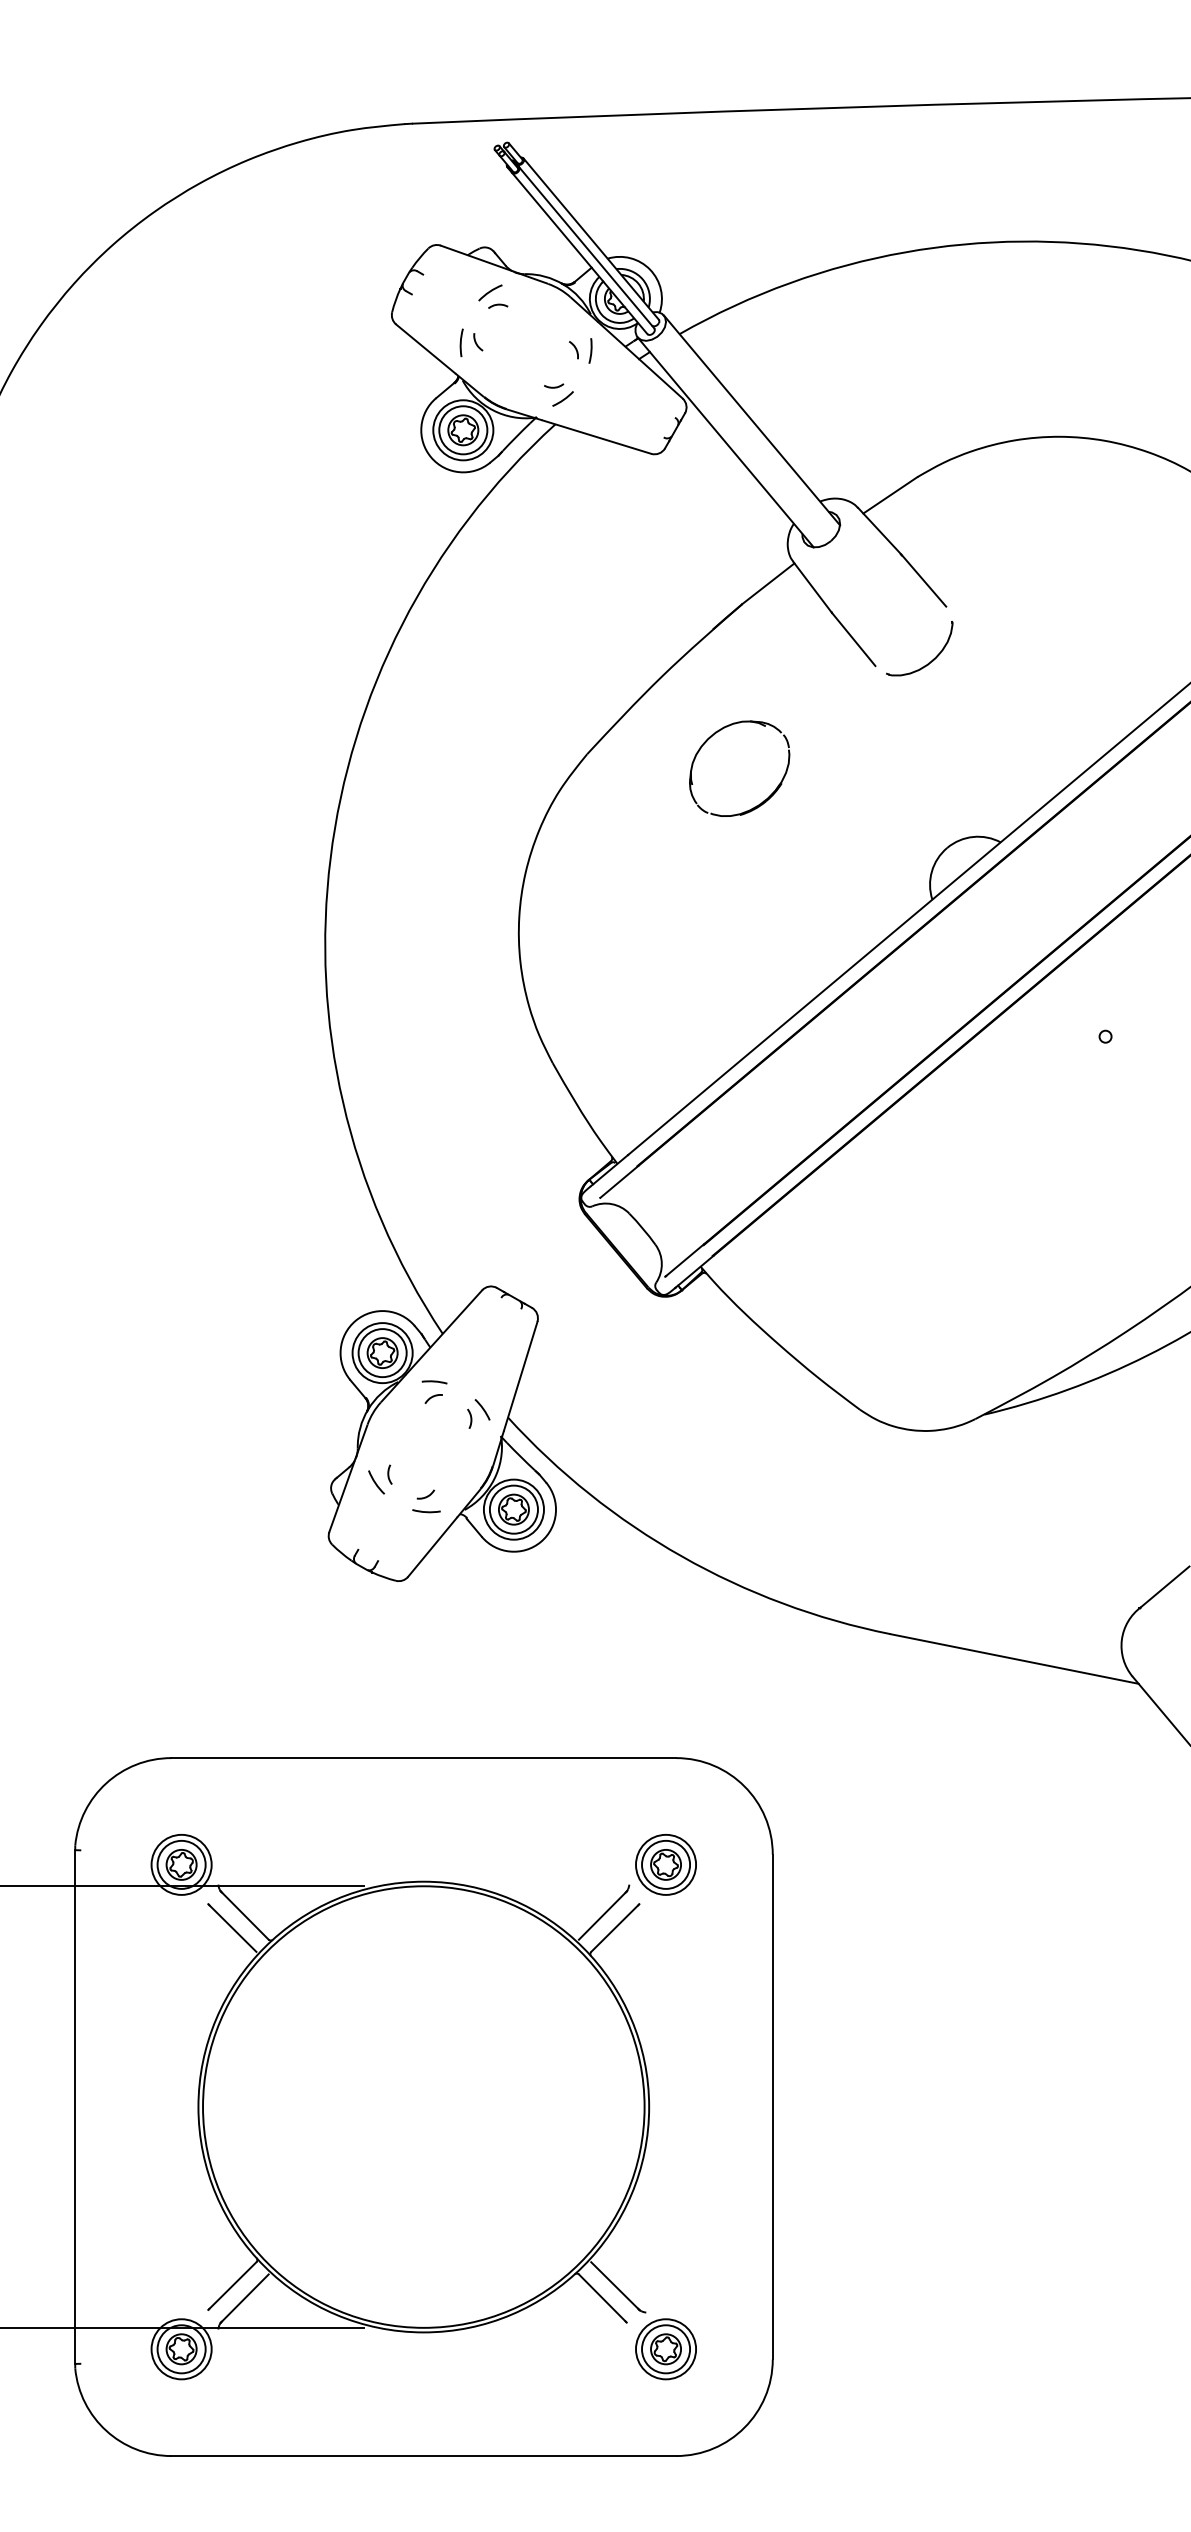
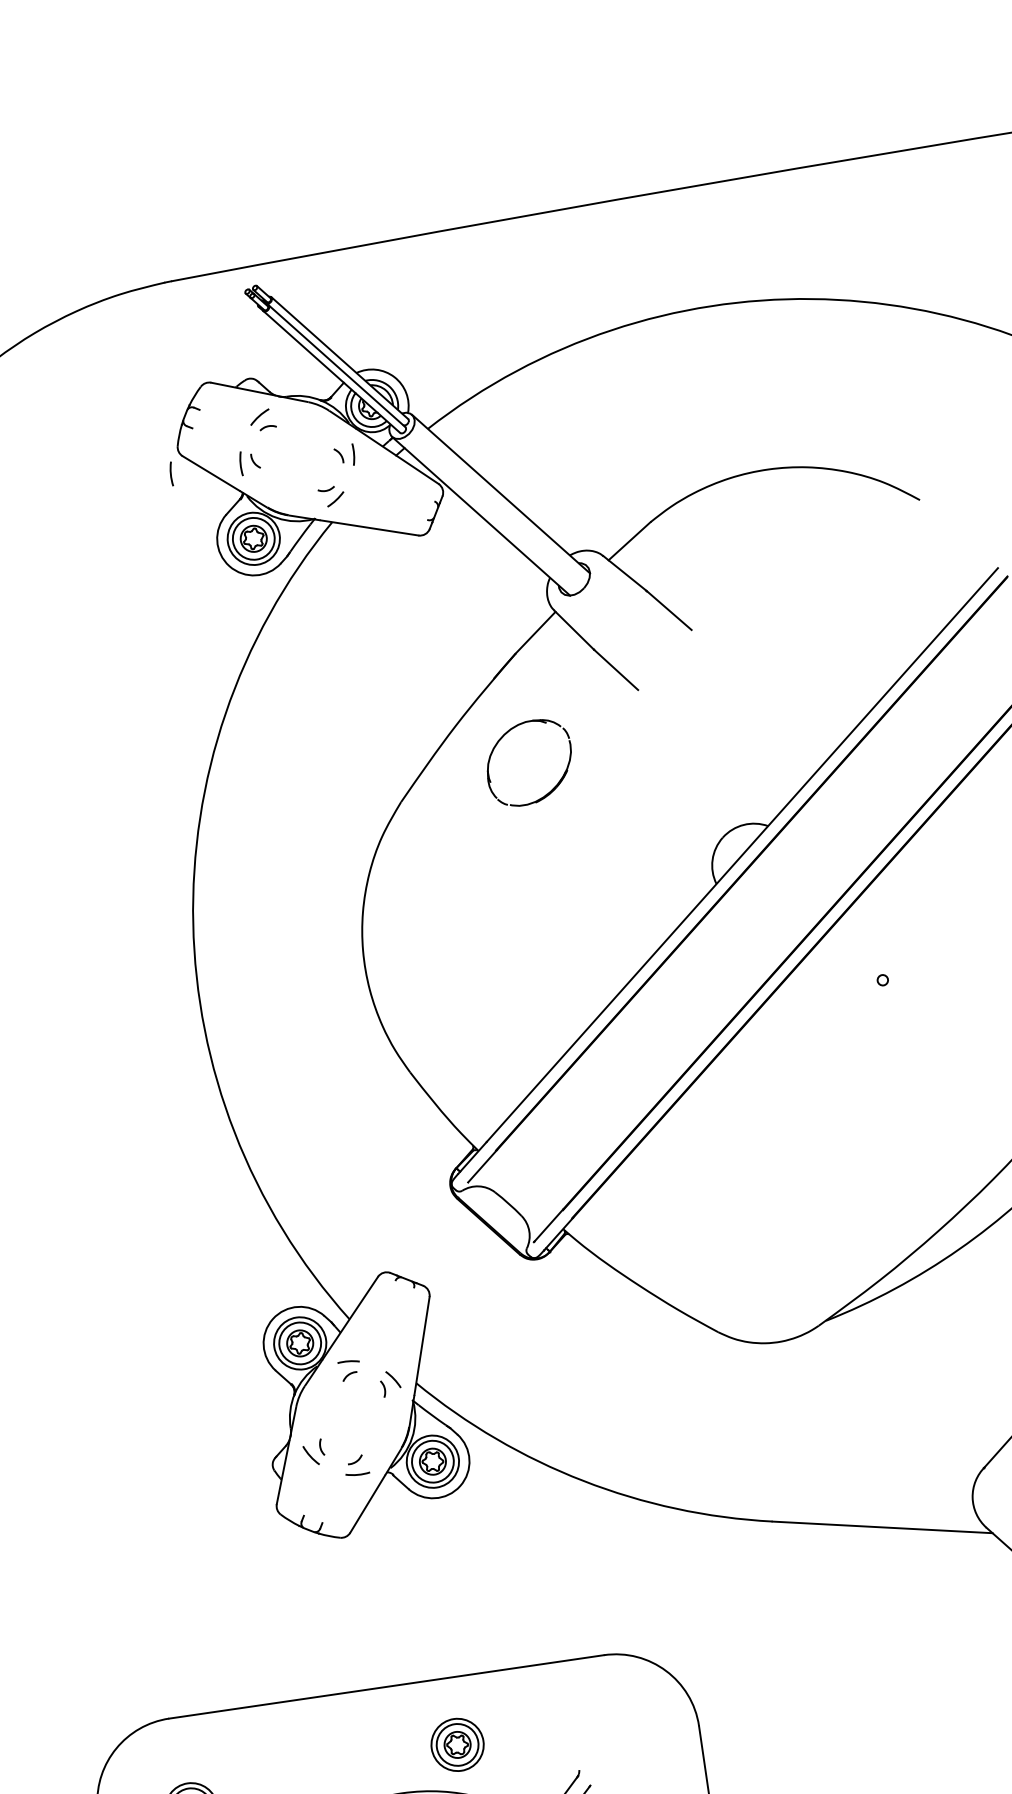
arc: (380, 342) -> (171, 473), added
part: (928, 662) -> (683, 680), removed
part: (763, 800) -> (553, 787), moved
part: (665, 1864) -> (457, 1744), moved

